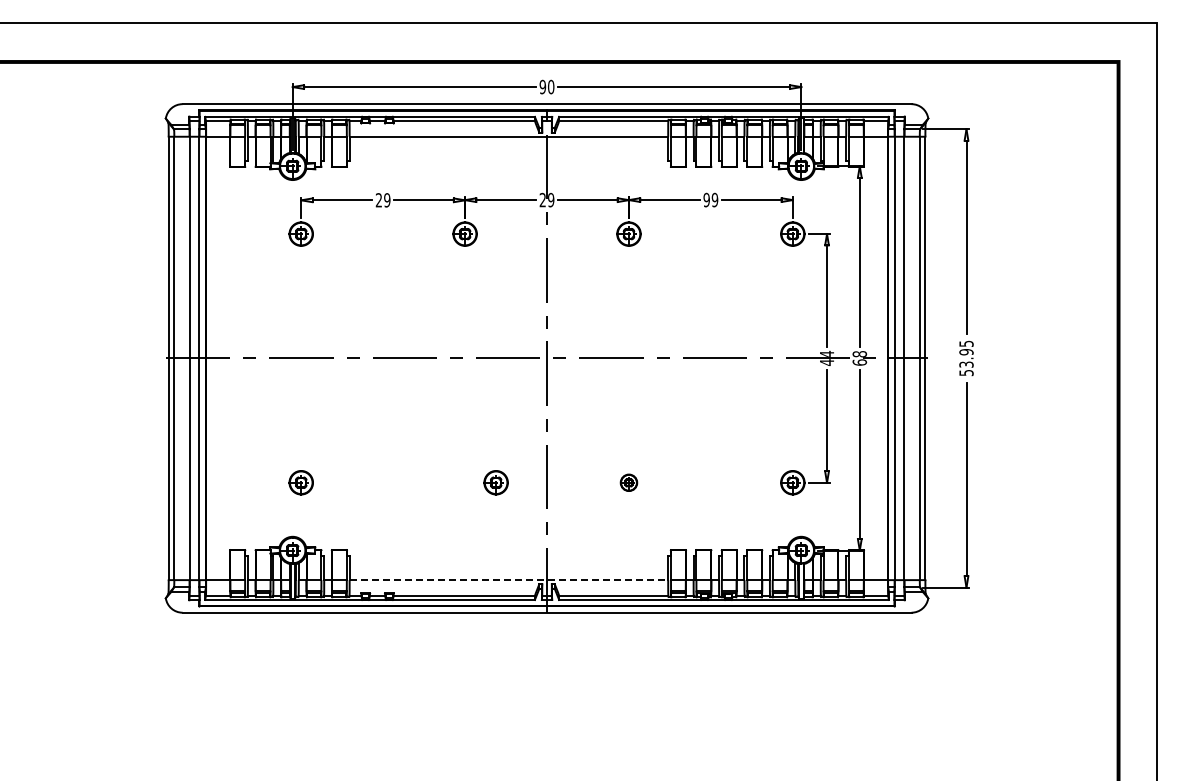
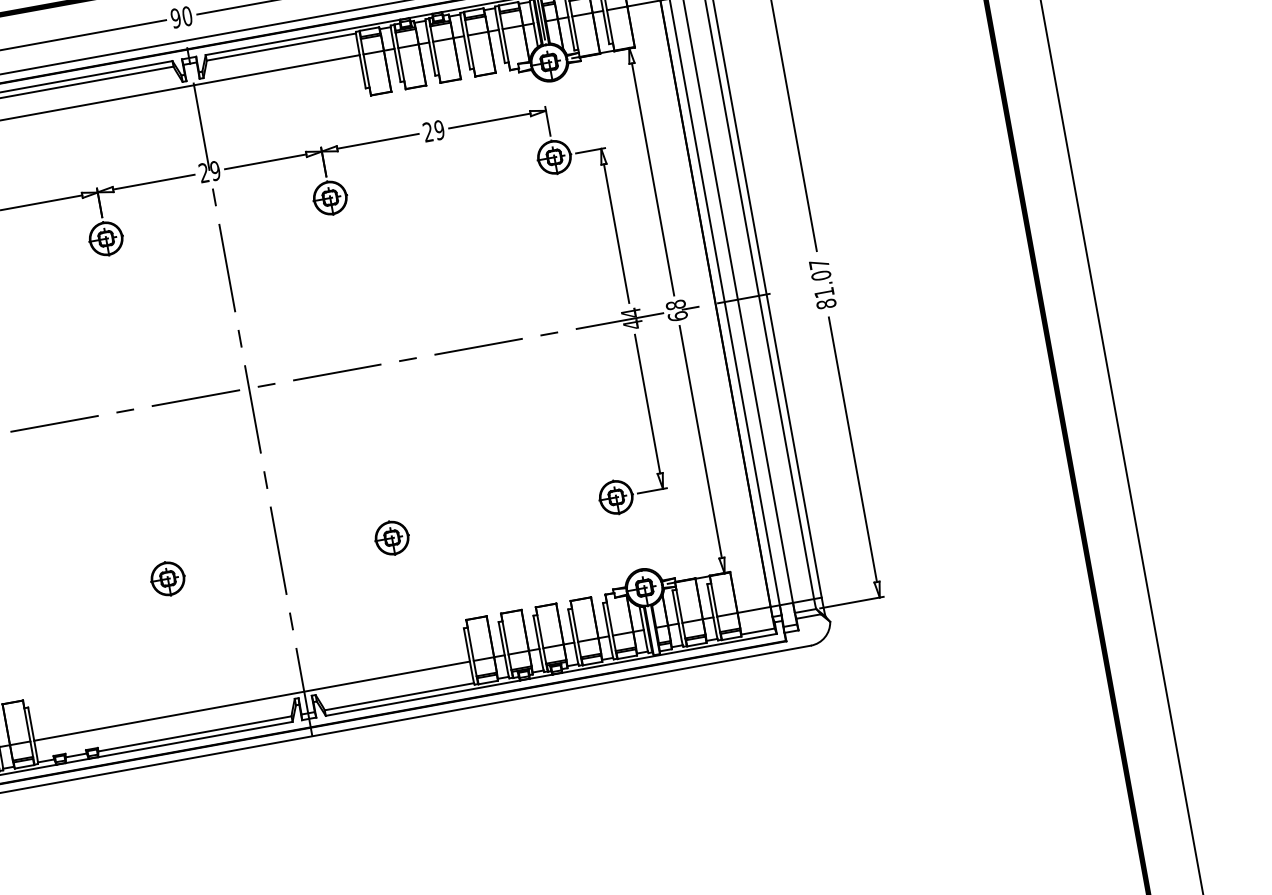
text: (706, 200) -> (427, 132), 99 -> 29
text: (966, 358) -> (822, 284), 53.95 -> 81.07
part: (495, 482) -> (167, 578), moved
part: (628, 482) -> (391, 537), size x1.43
line: (509, 580) -> (252, 701), dashed -> solid

